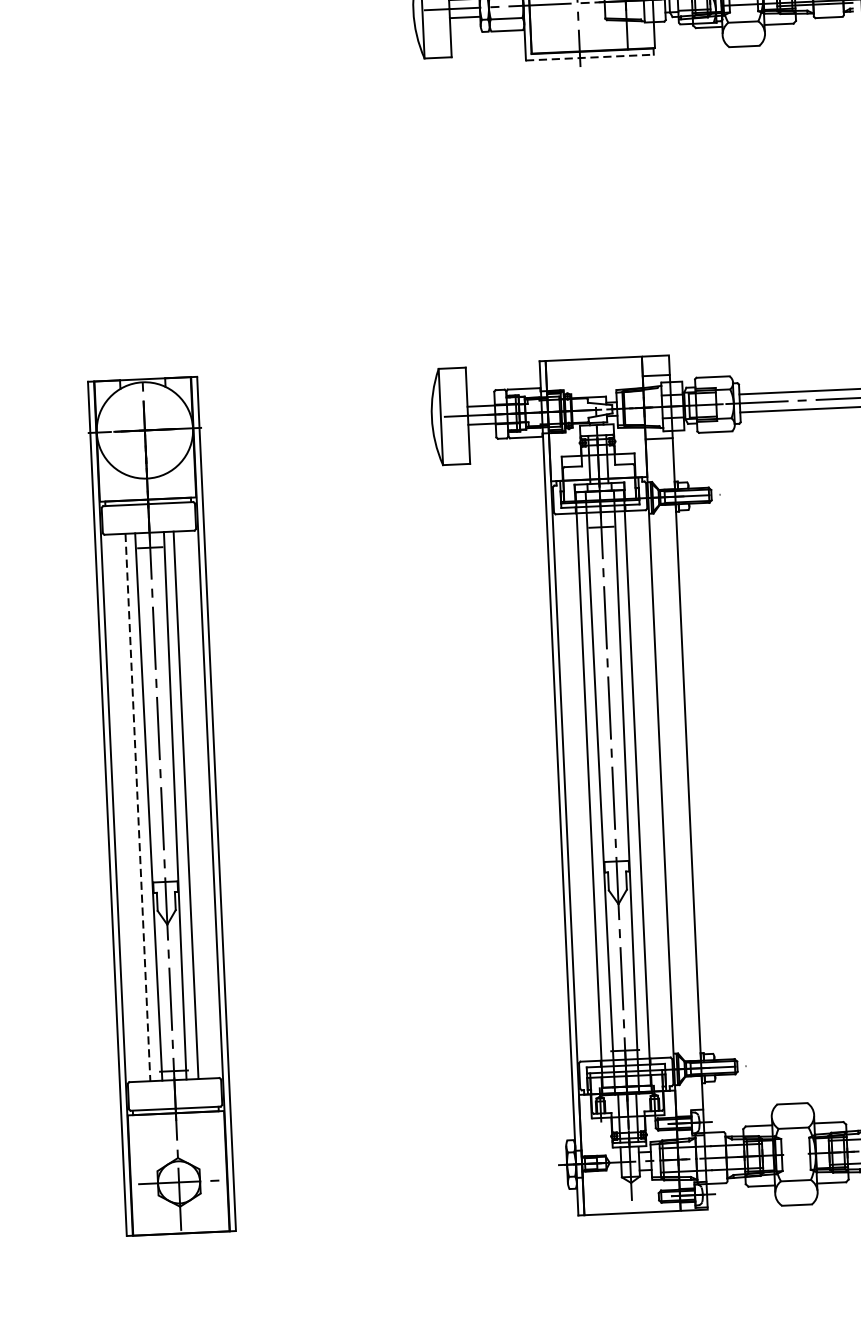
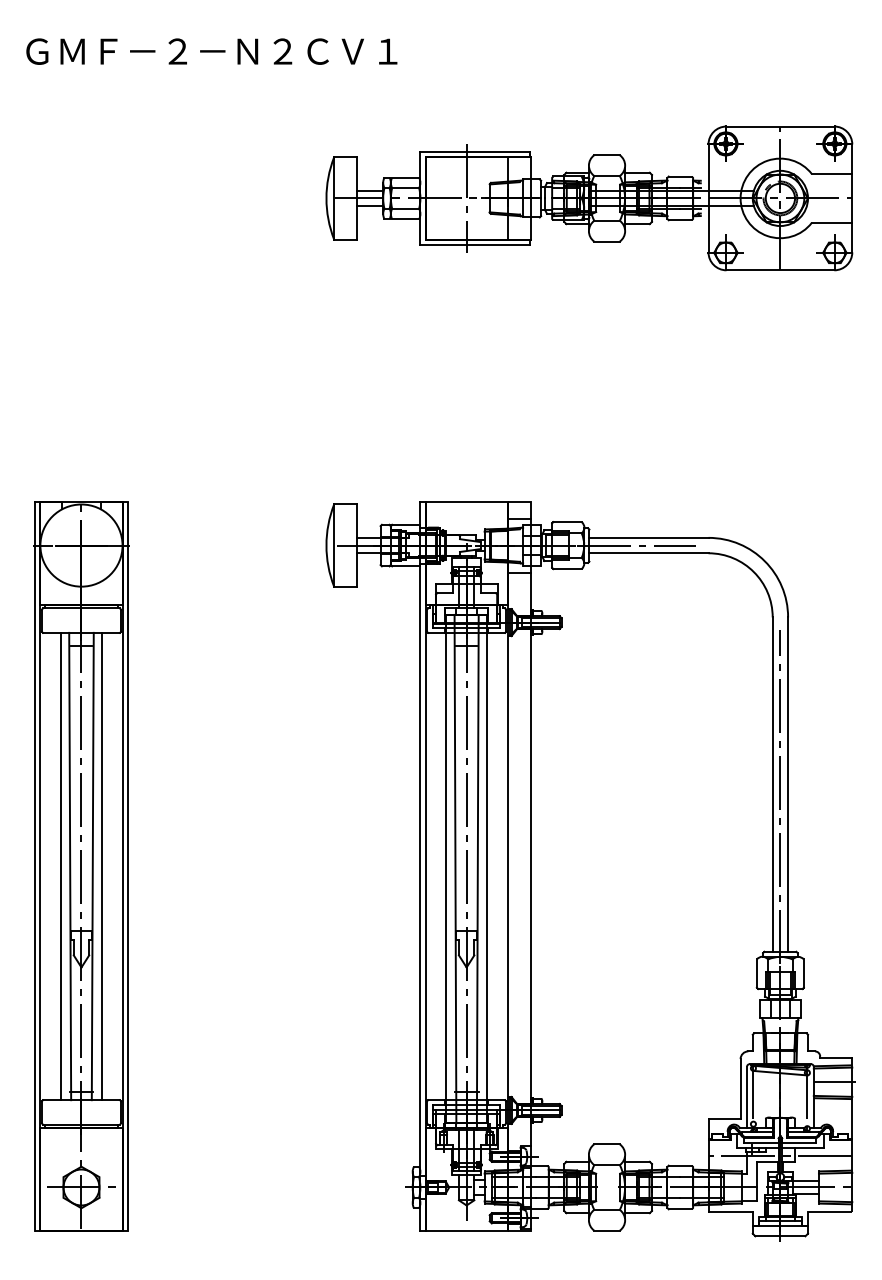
line: (589, 58) -> (474, 245), dashed -> solid
line: (137, 807) -> (60, 866), dashed -> solid

